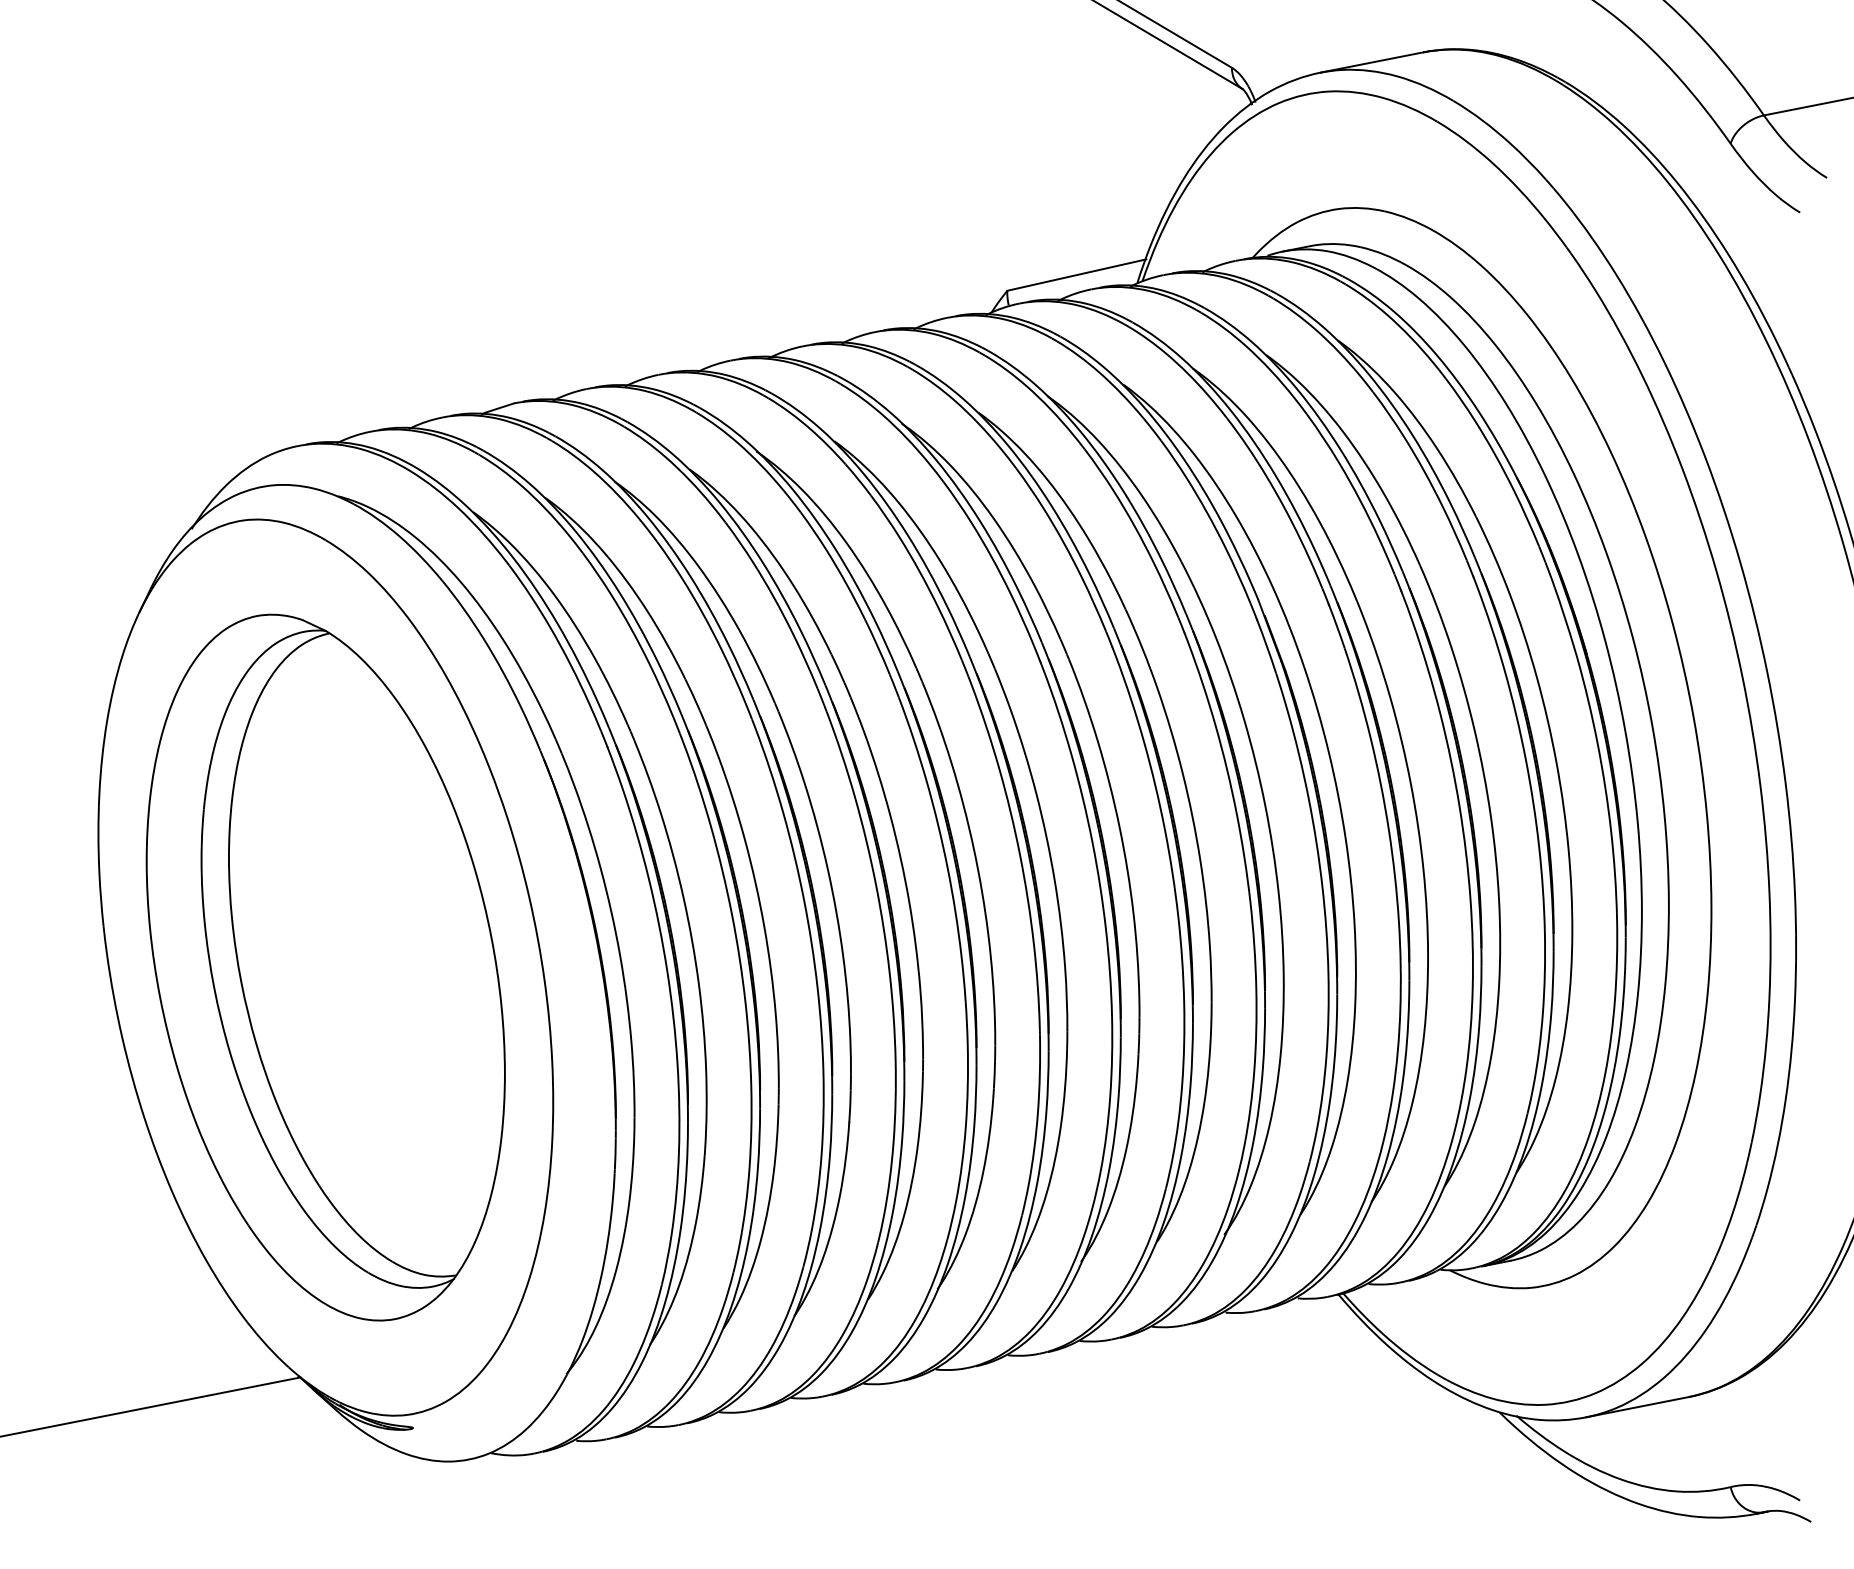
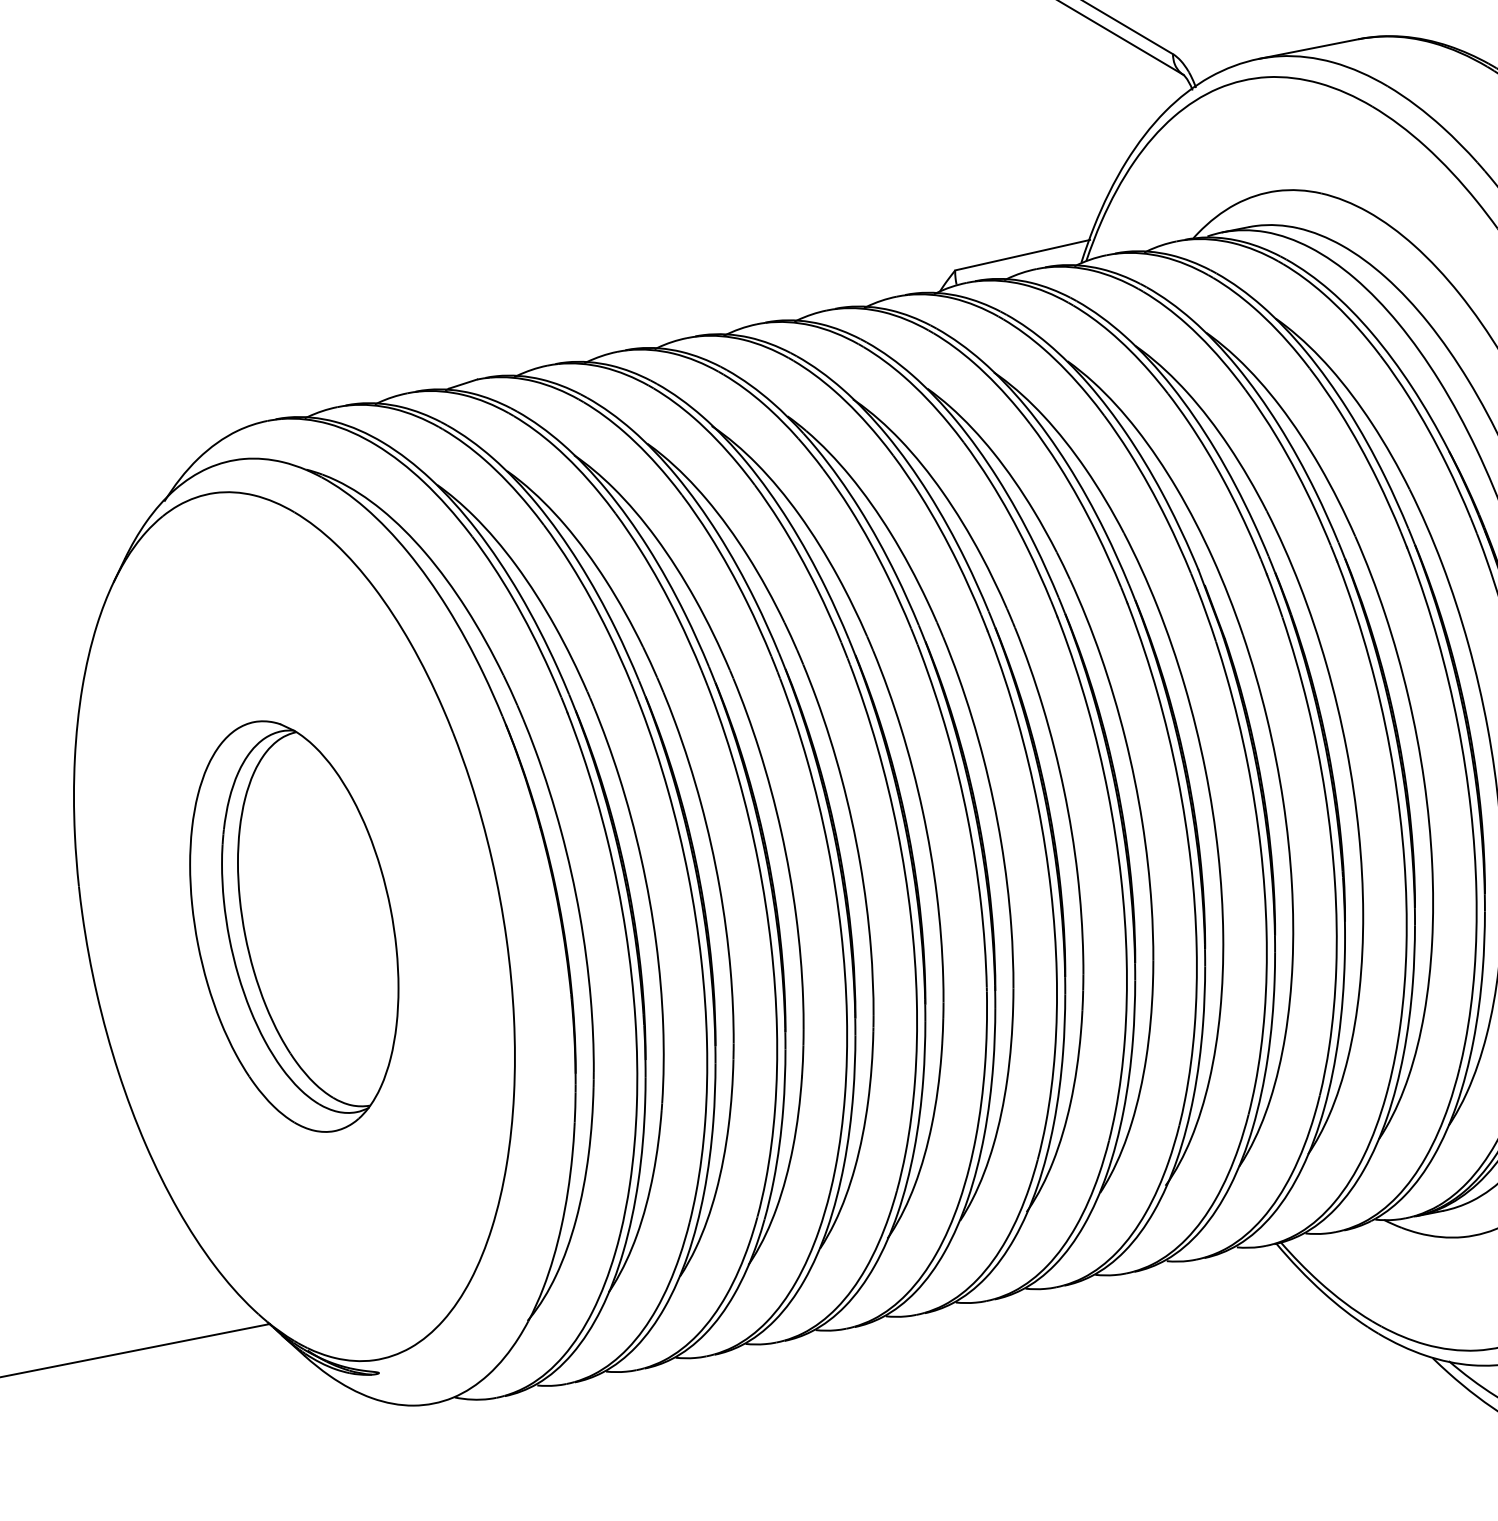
part: (325, 967) -> (294, 926), size x0.6

